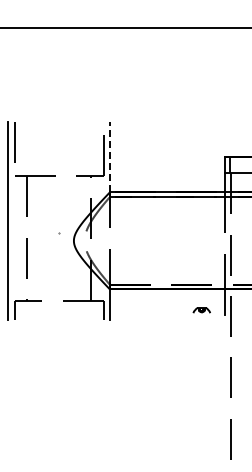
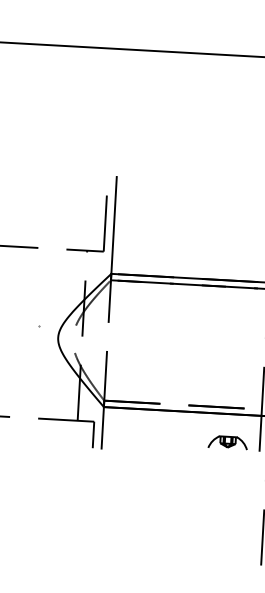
line: (110, 156) -> (114, 224), dashed -> solid
part: (201, 310) -> (227, 442), size x1.67

